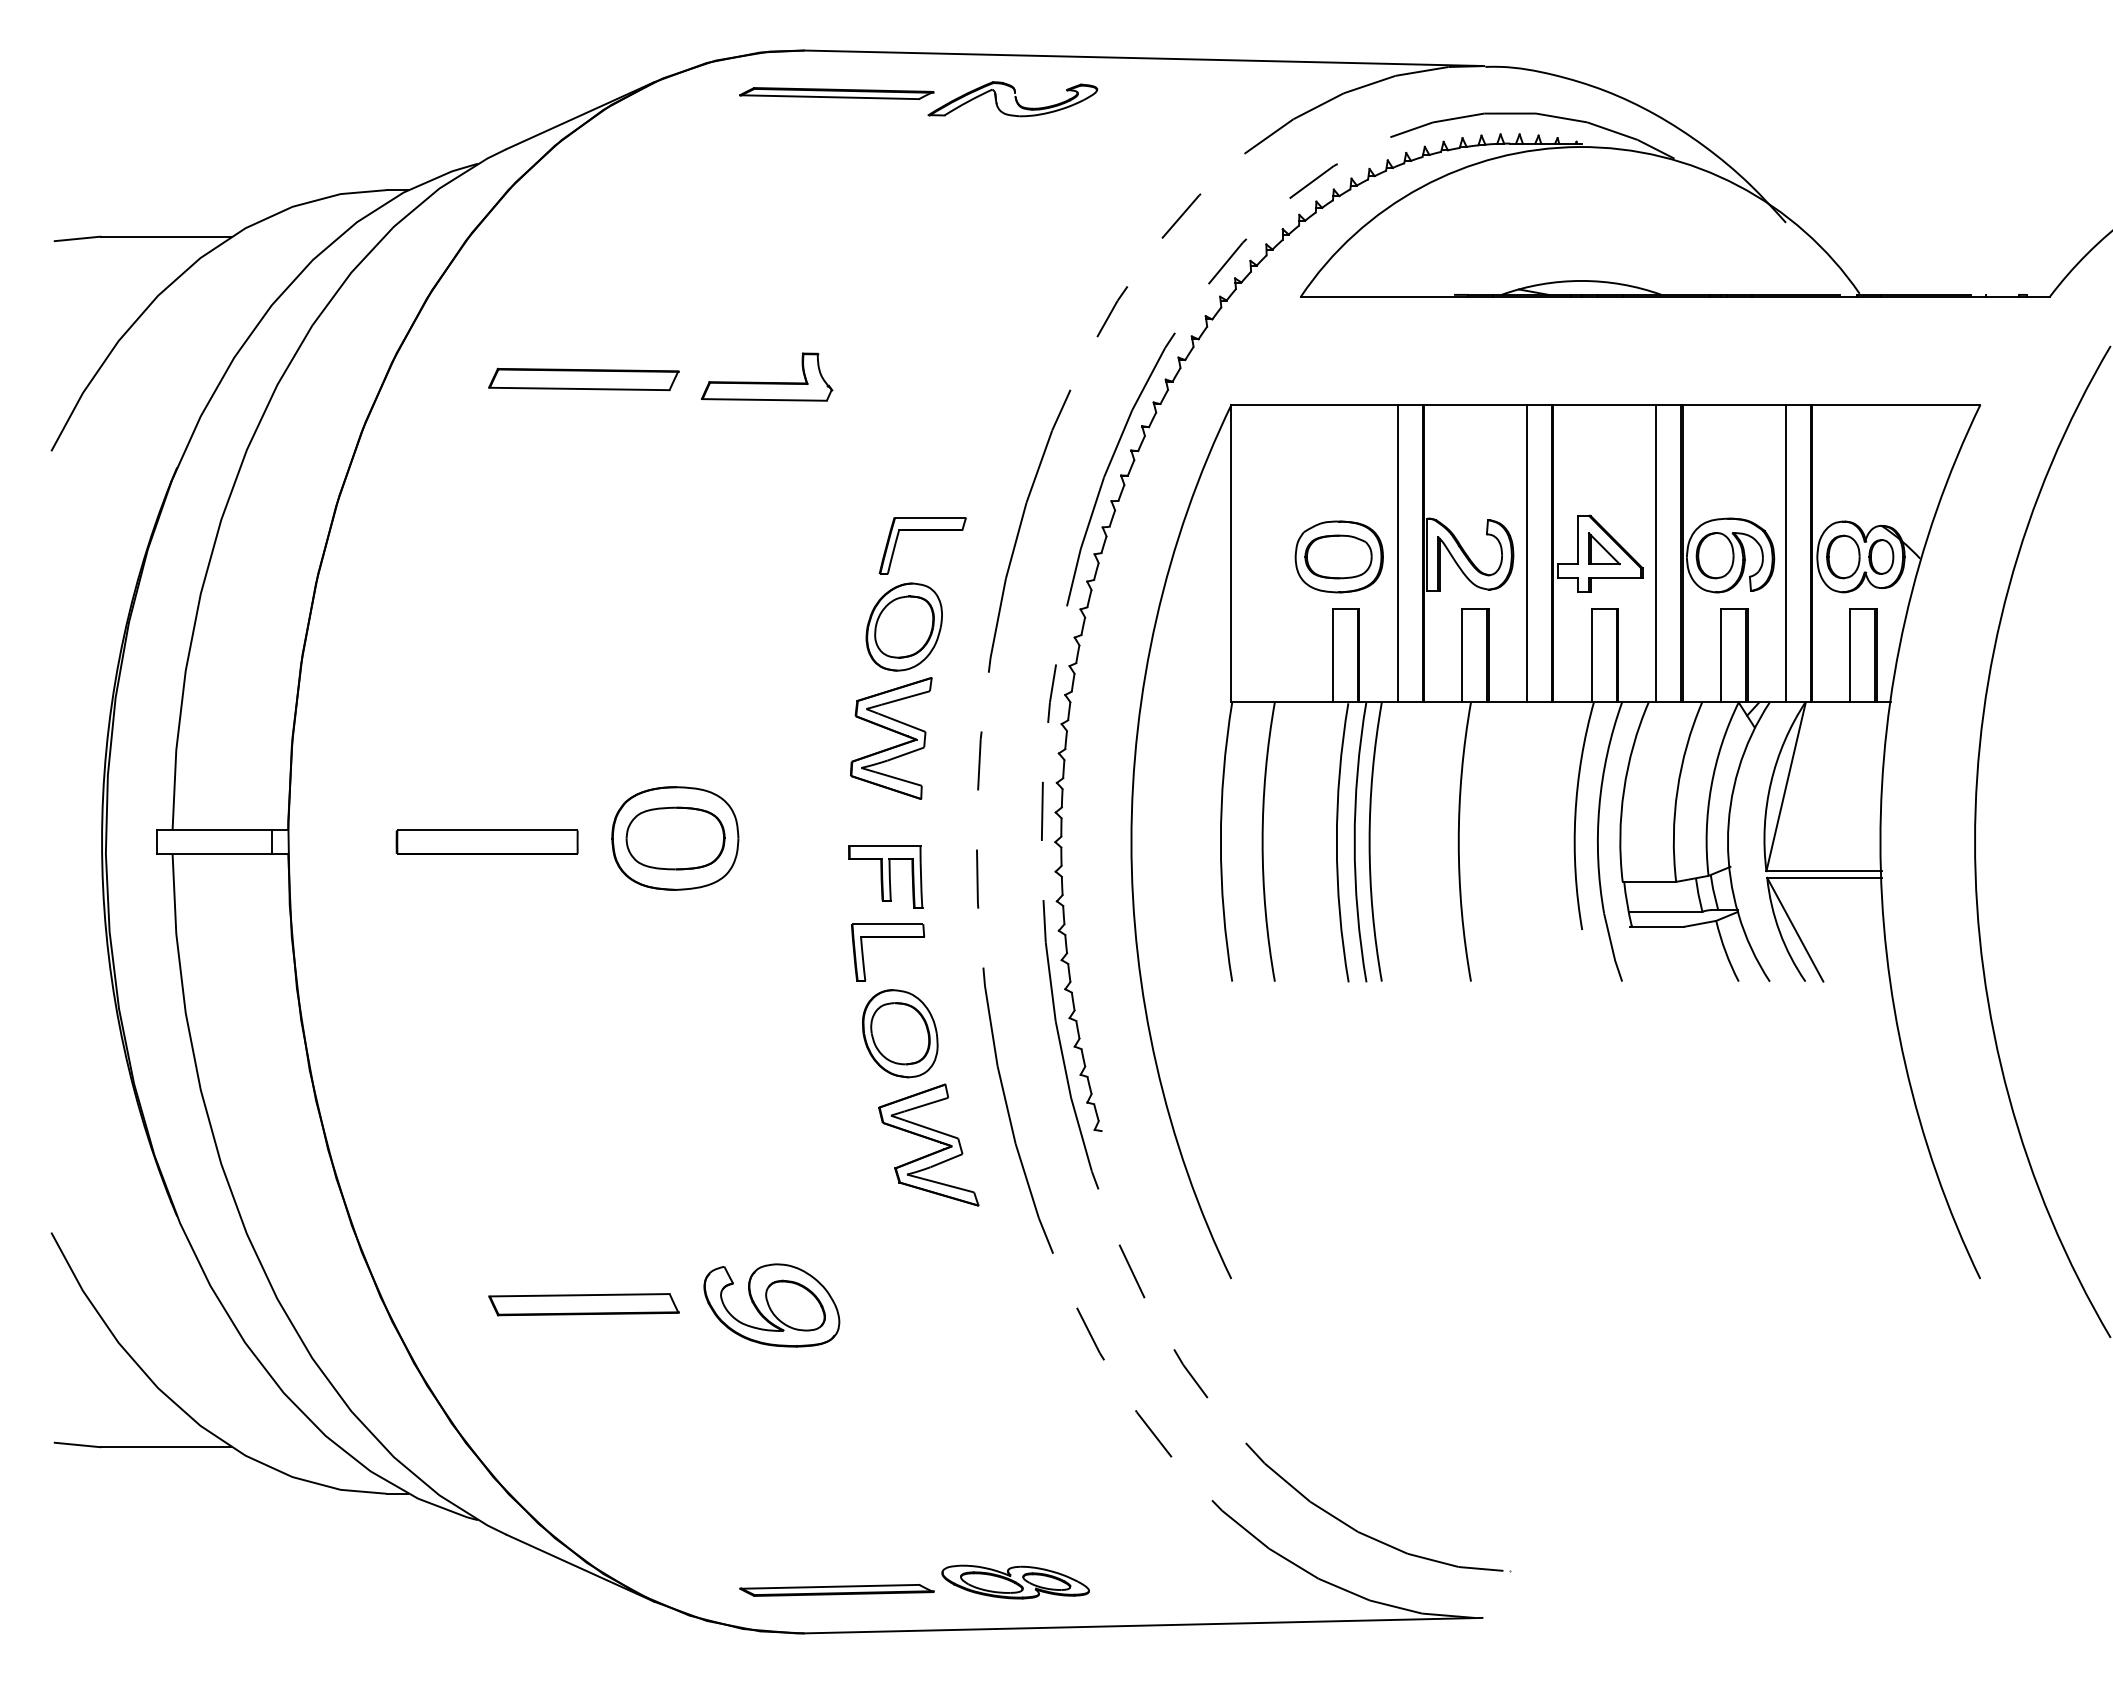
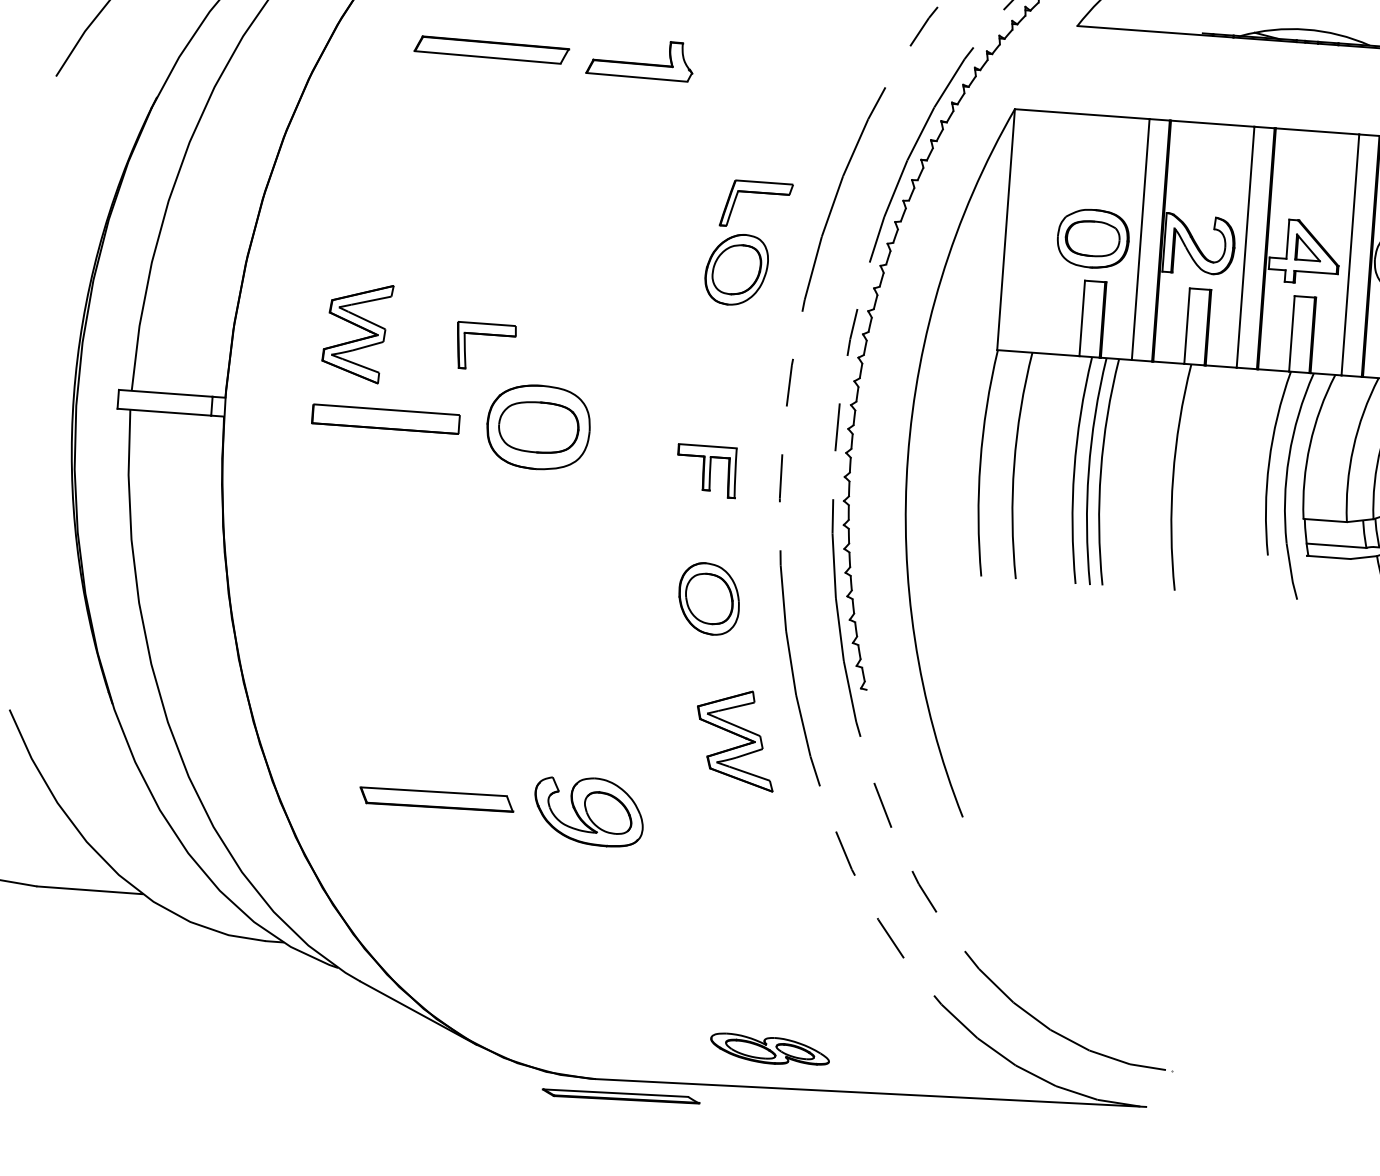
part: (894, 732) -> (360, 327), moved
part: (888, 937) -> (486, 334), moved
part: (928, 1144) -> (735, 739), moved
part: (836, 1590) -> (620, 1096), moved

